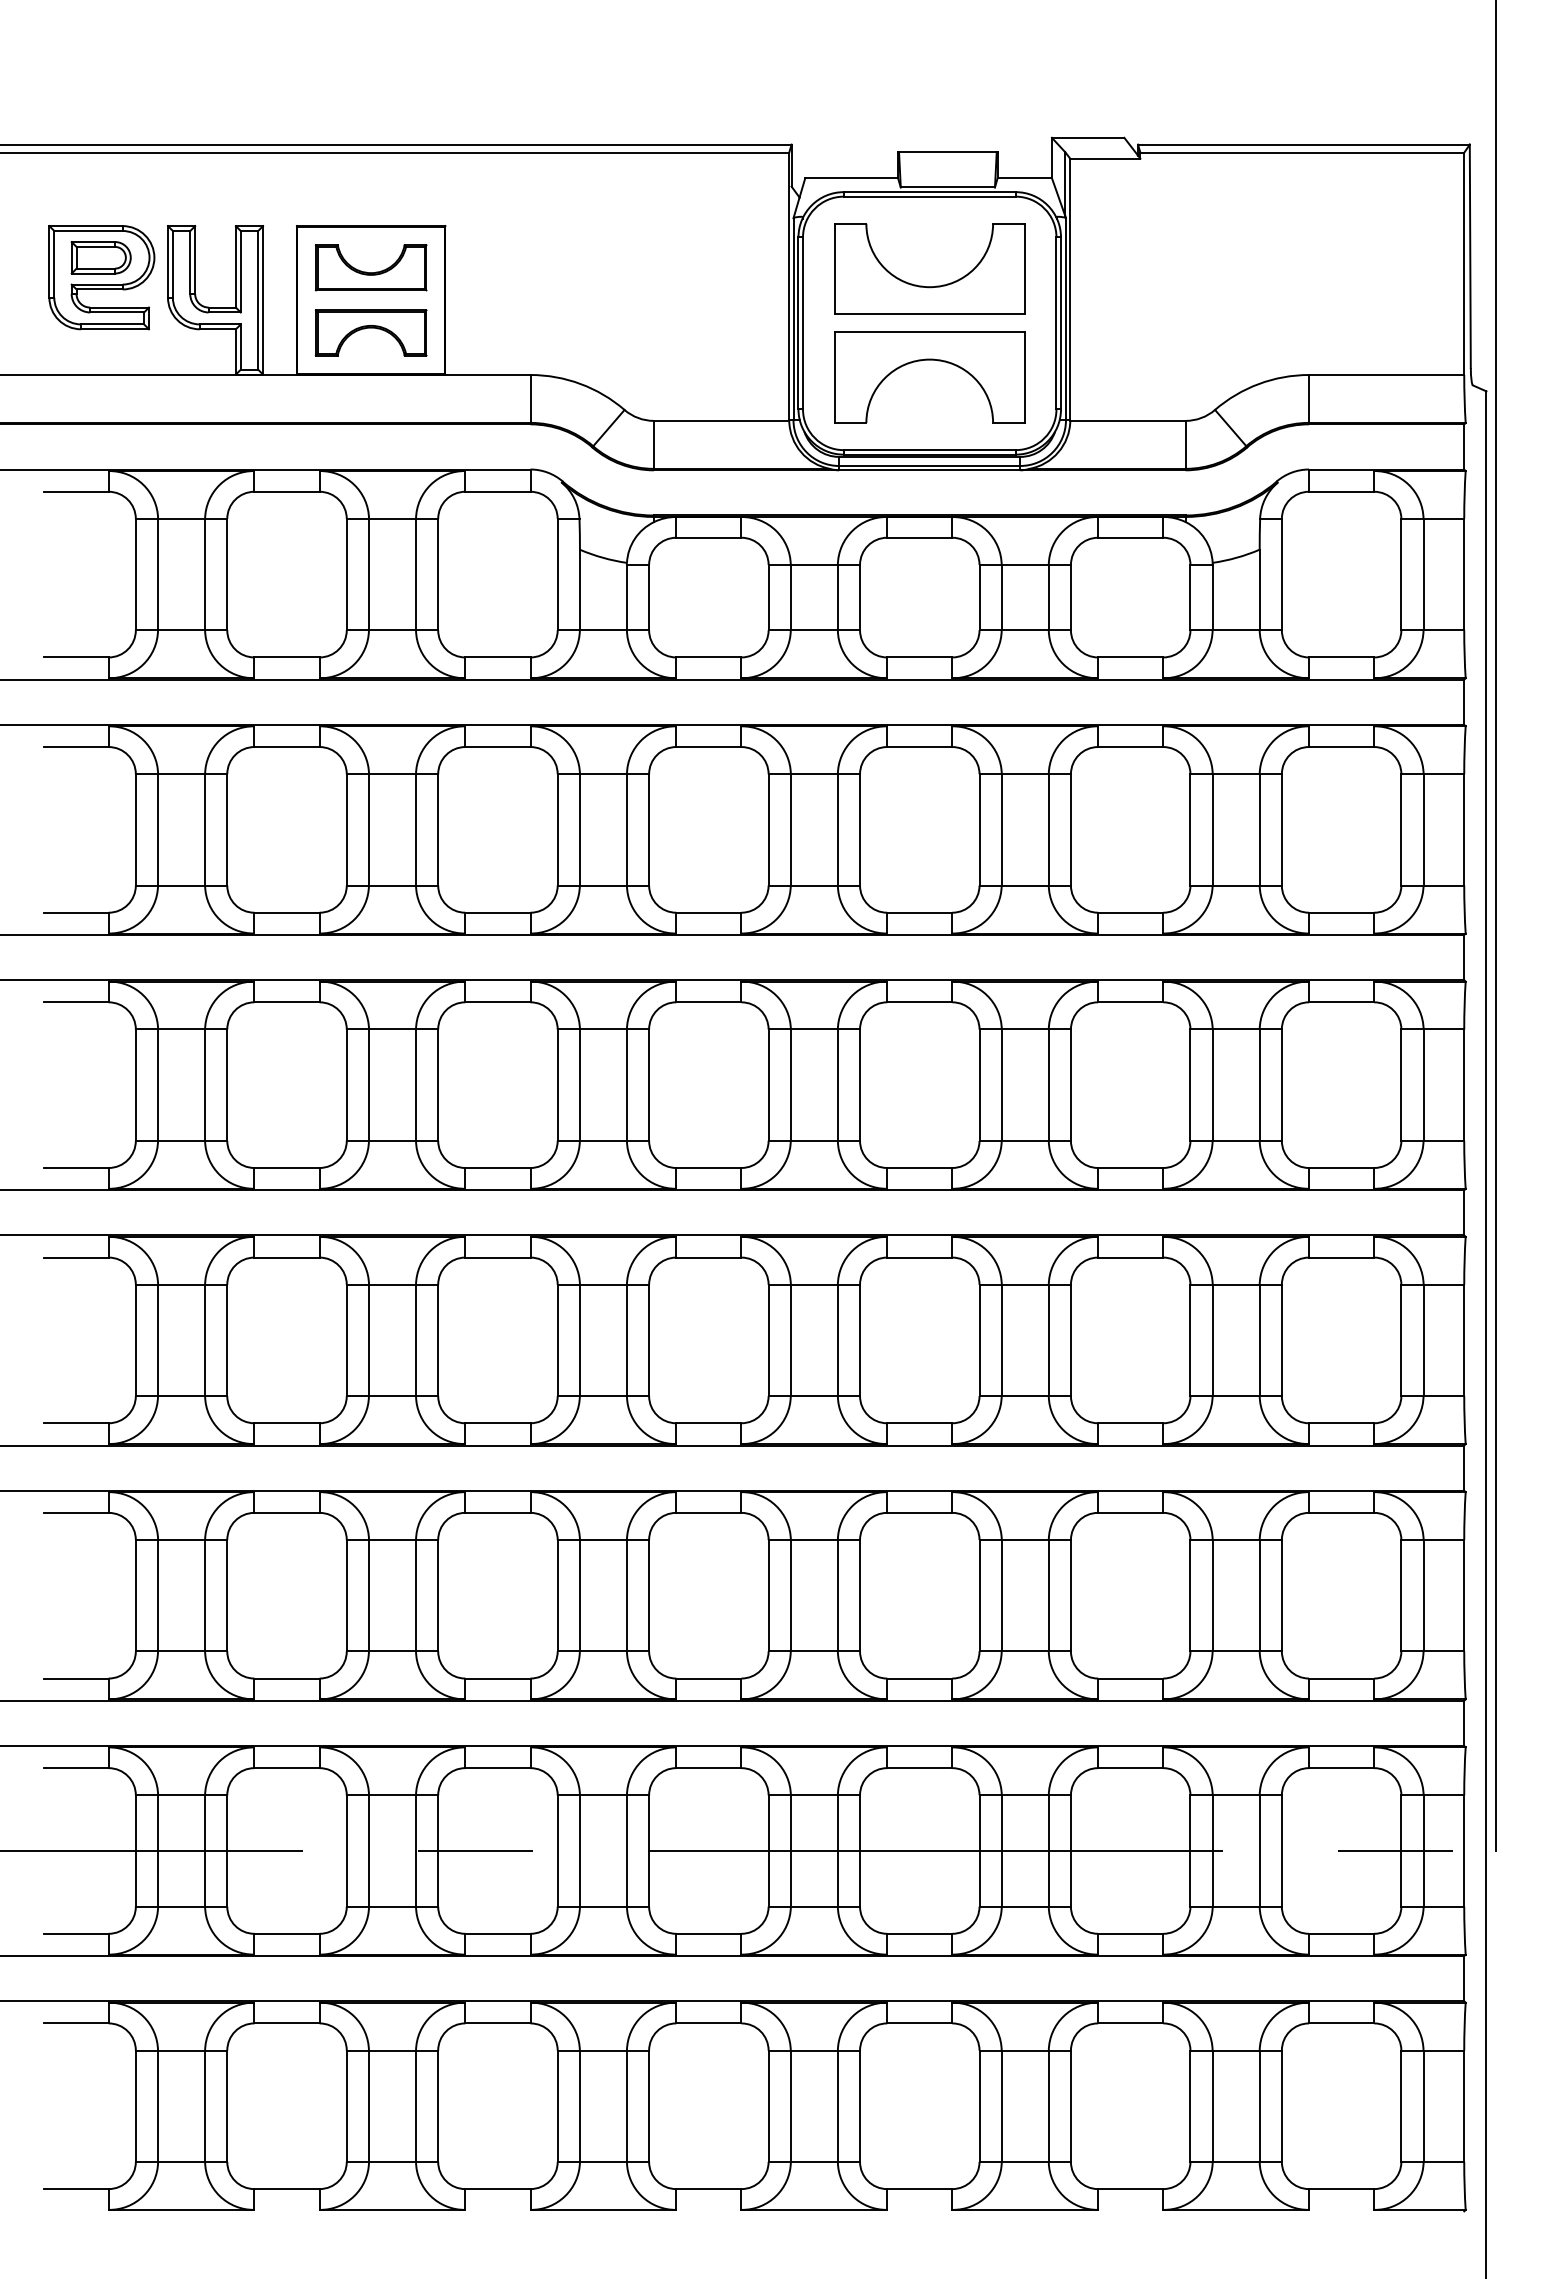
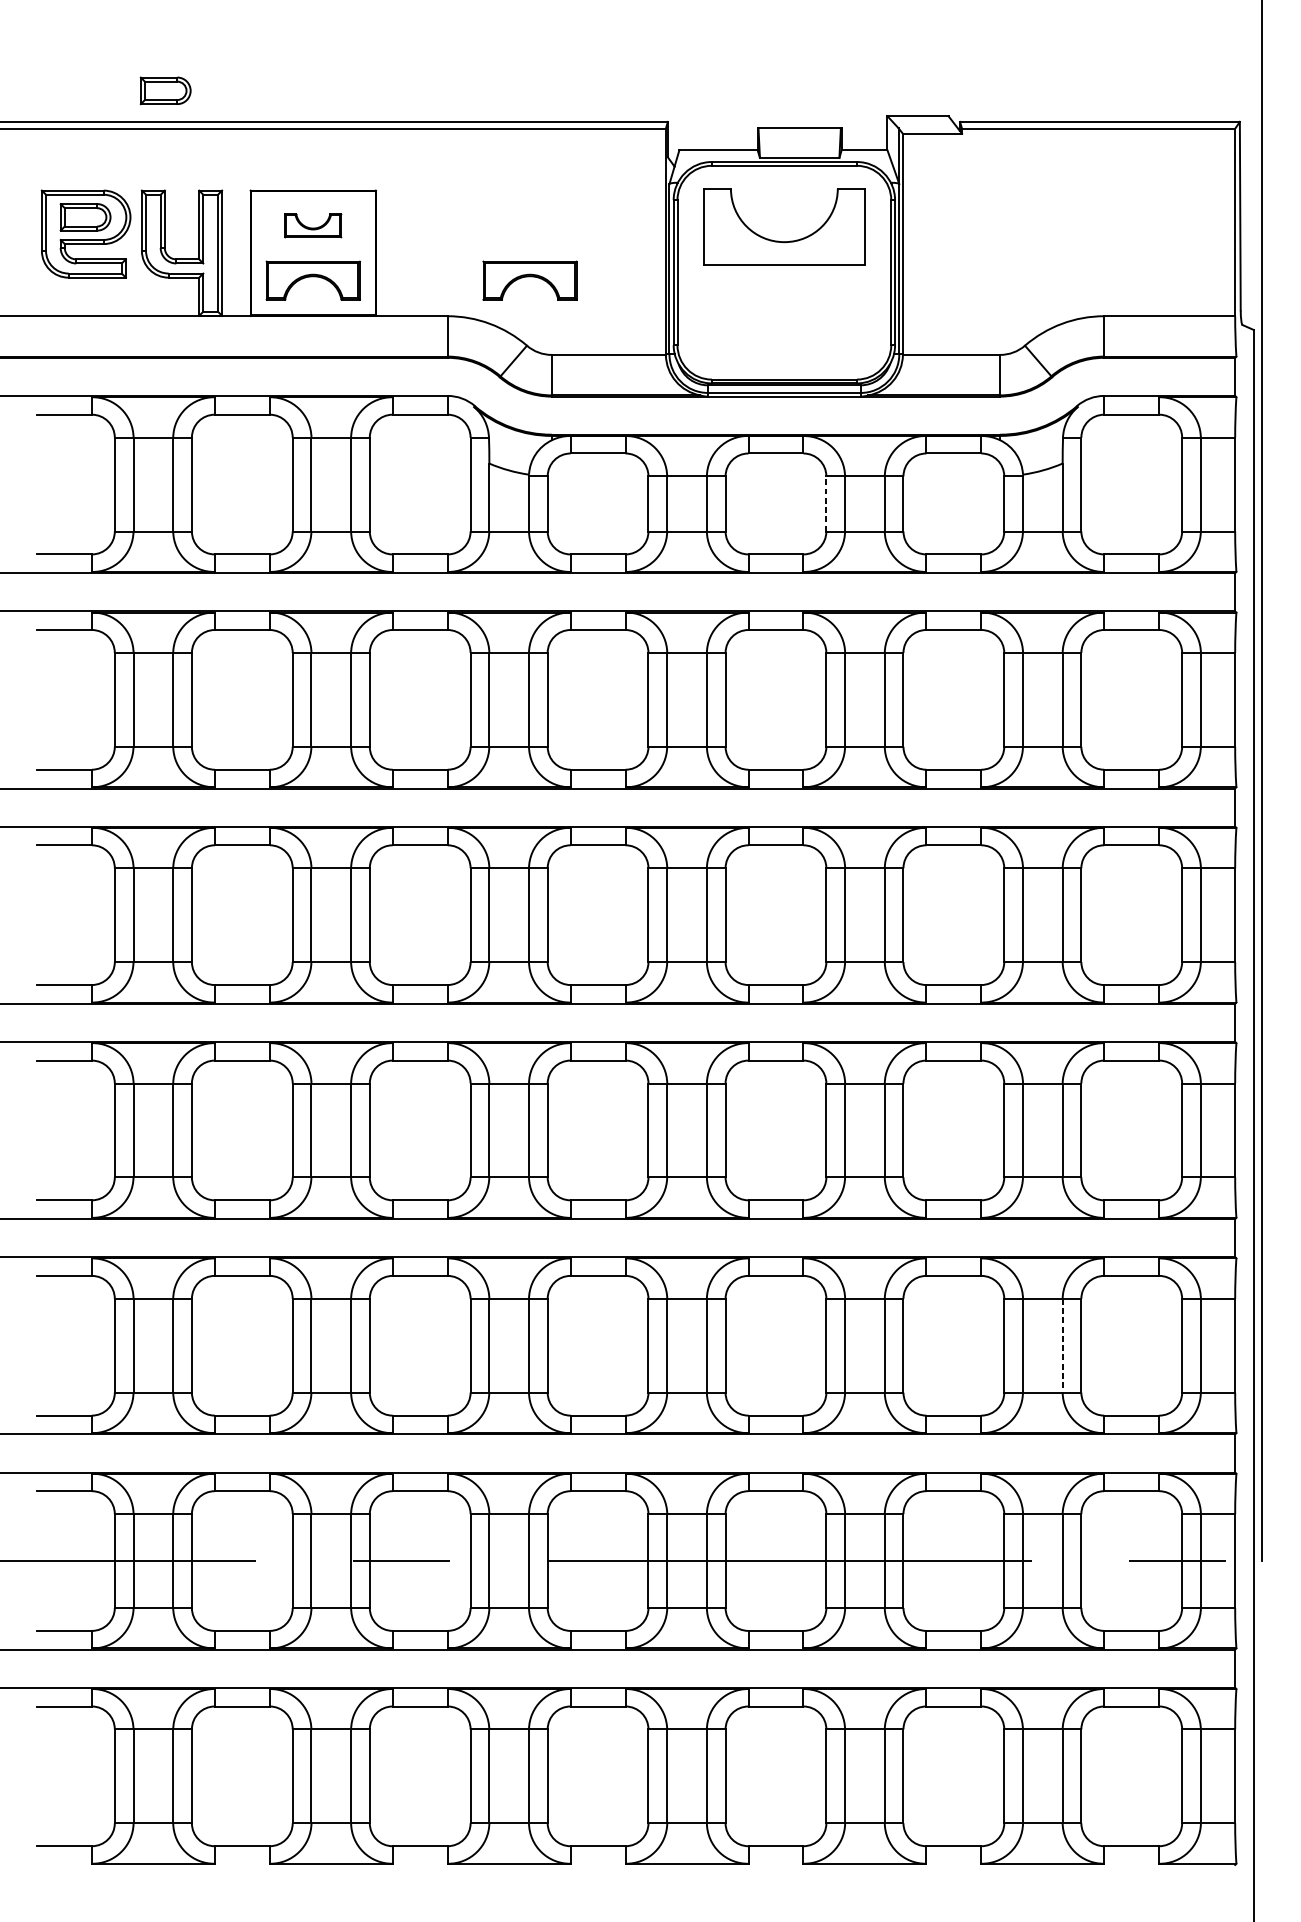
part: (195, 107) -> (165, 90), added
part: (370, 267) -> (312, 225), size x0.6
part: (627, 332) -> (529, 280), added
part: (929, 360) -> (784, 303), removed
line: (979, 597) -> (826, 503), solid -> dashed
line: (1259, 1595) -> (1062, 1345), solid -> dashed

